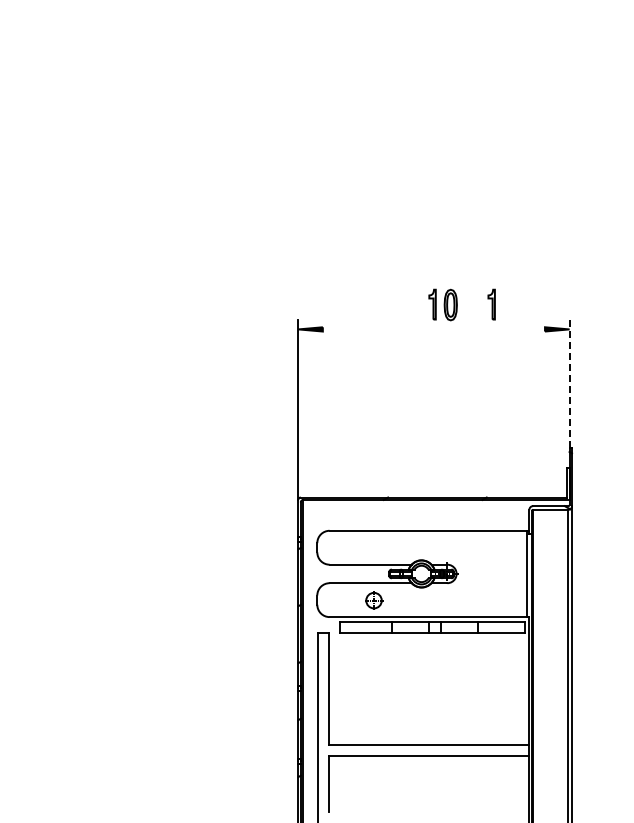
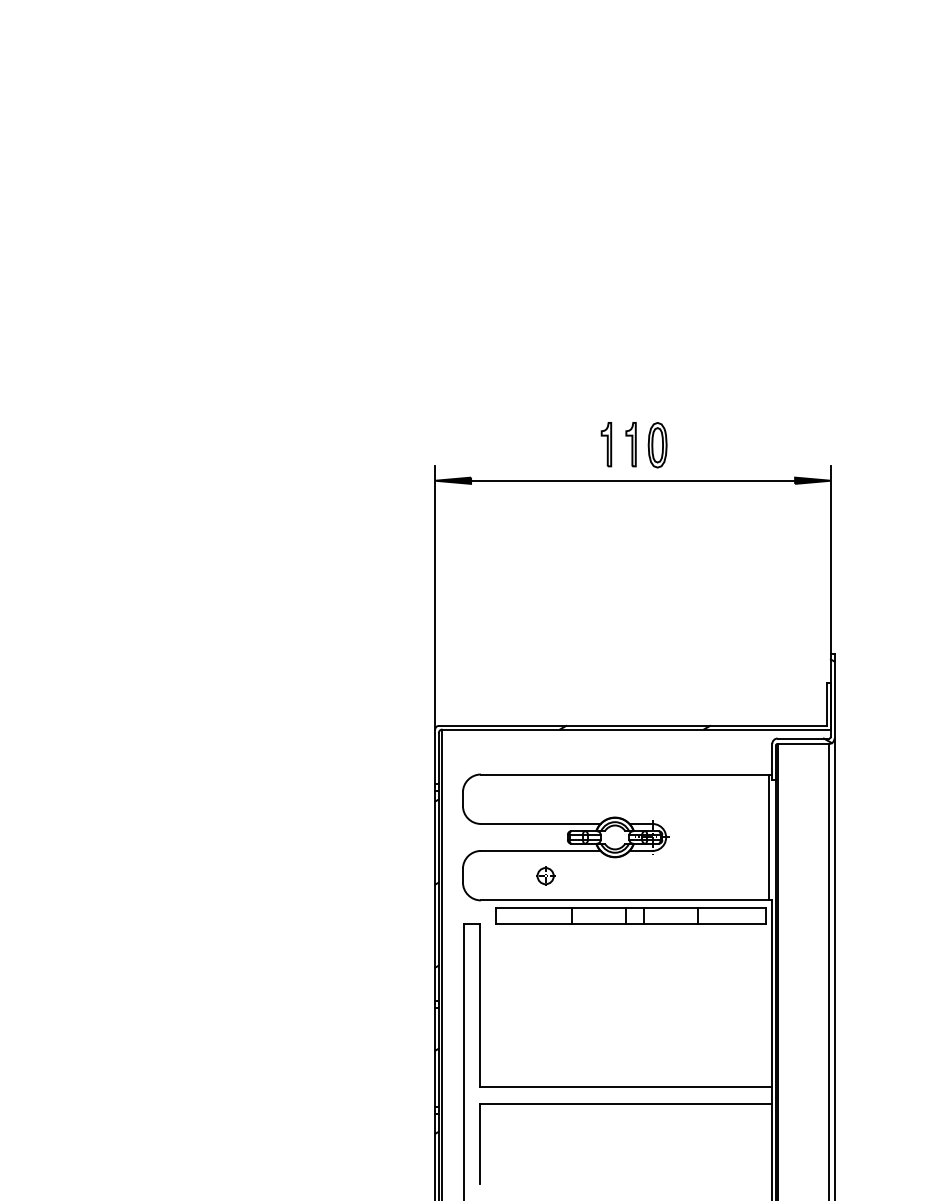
part: (491, 304) -> (606, 444), moved
line: (433, 329) -> (632, 480), added
line: (569, 383) -> (830, 559), dashed -> solid
part: (373, 599) -> (544, 874), size x0.71

